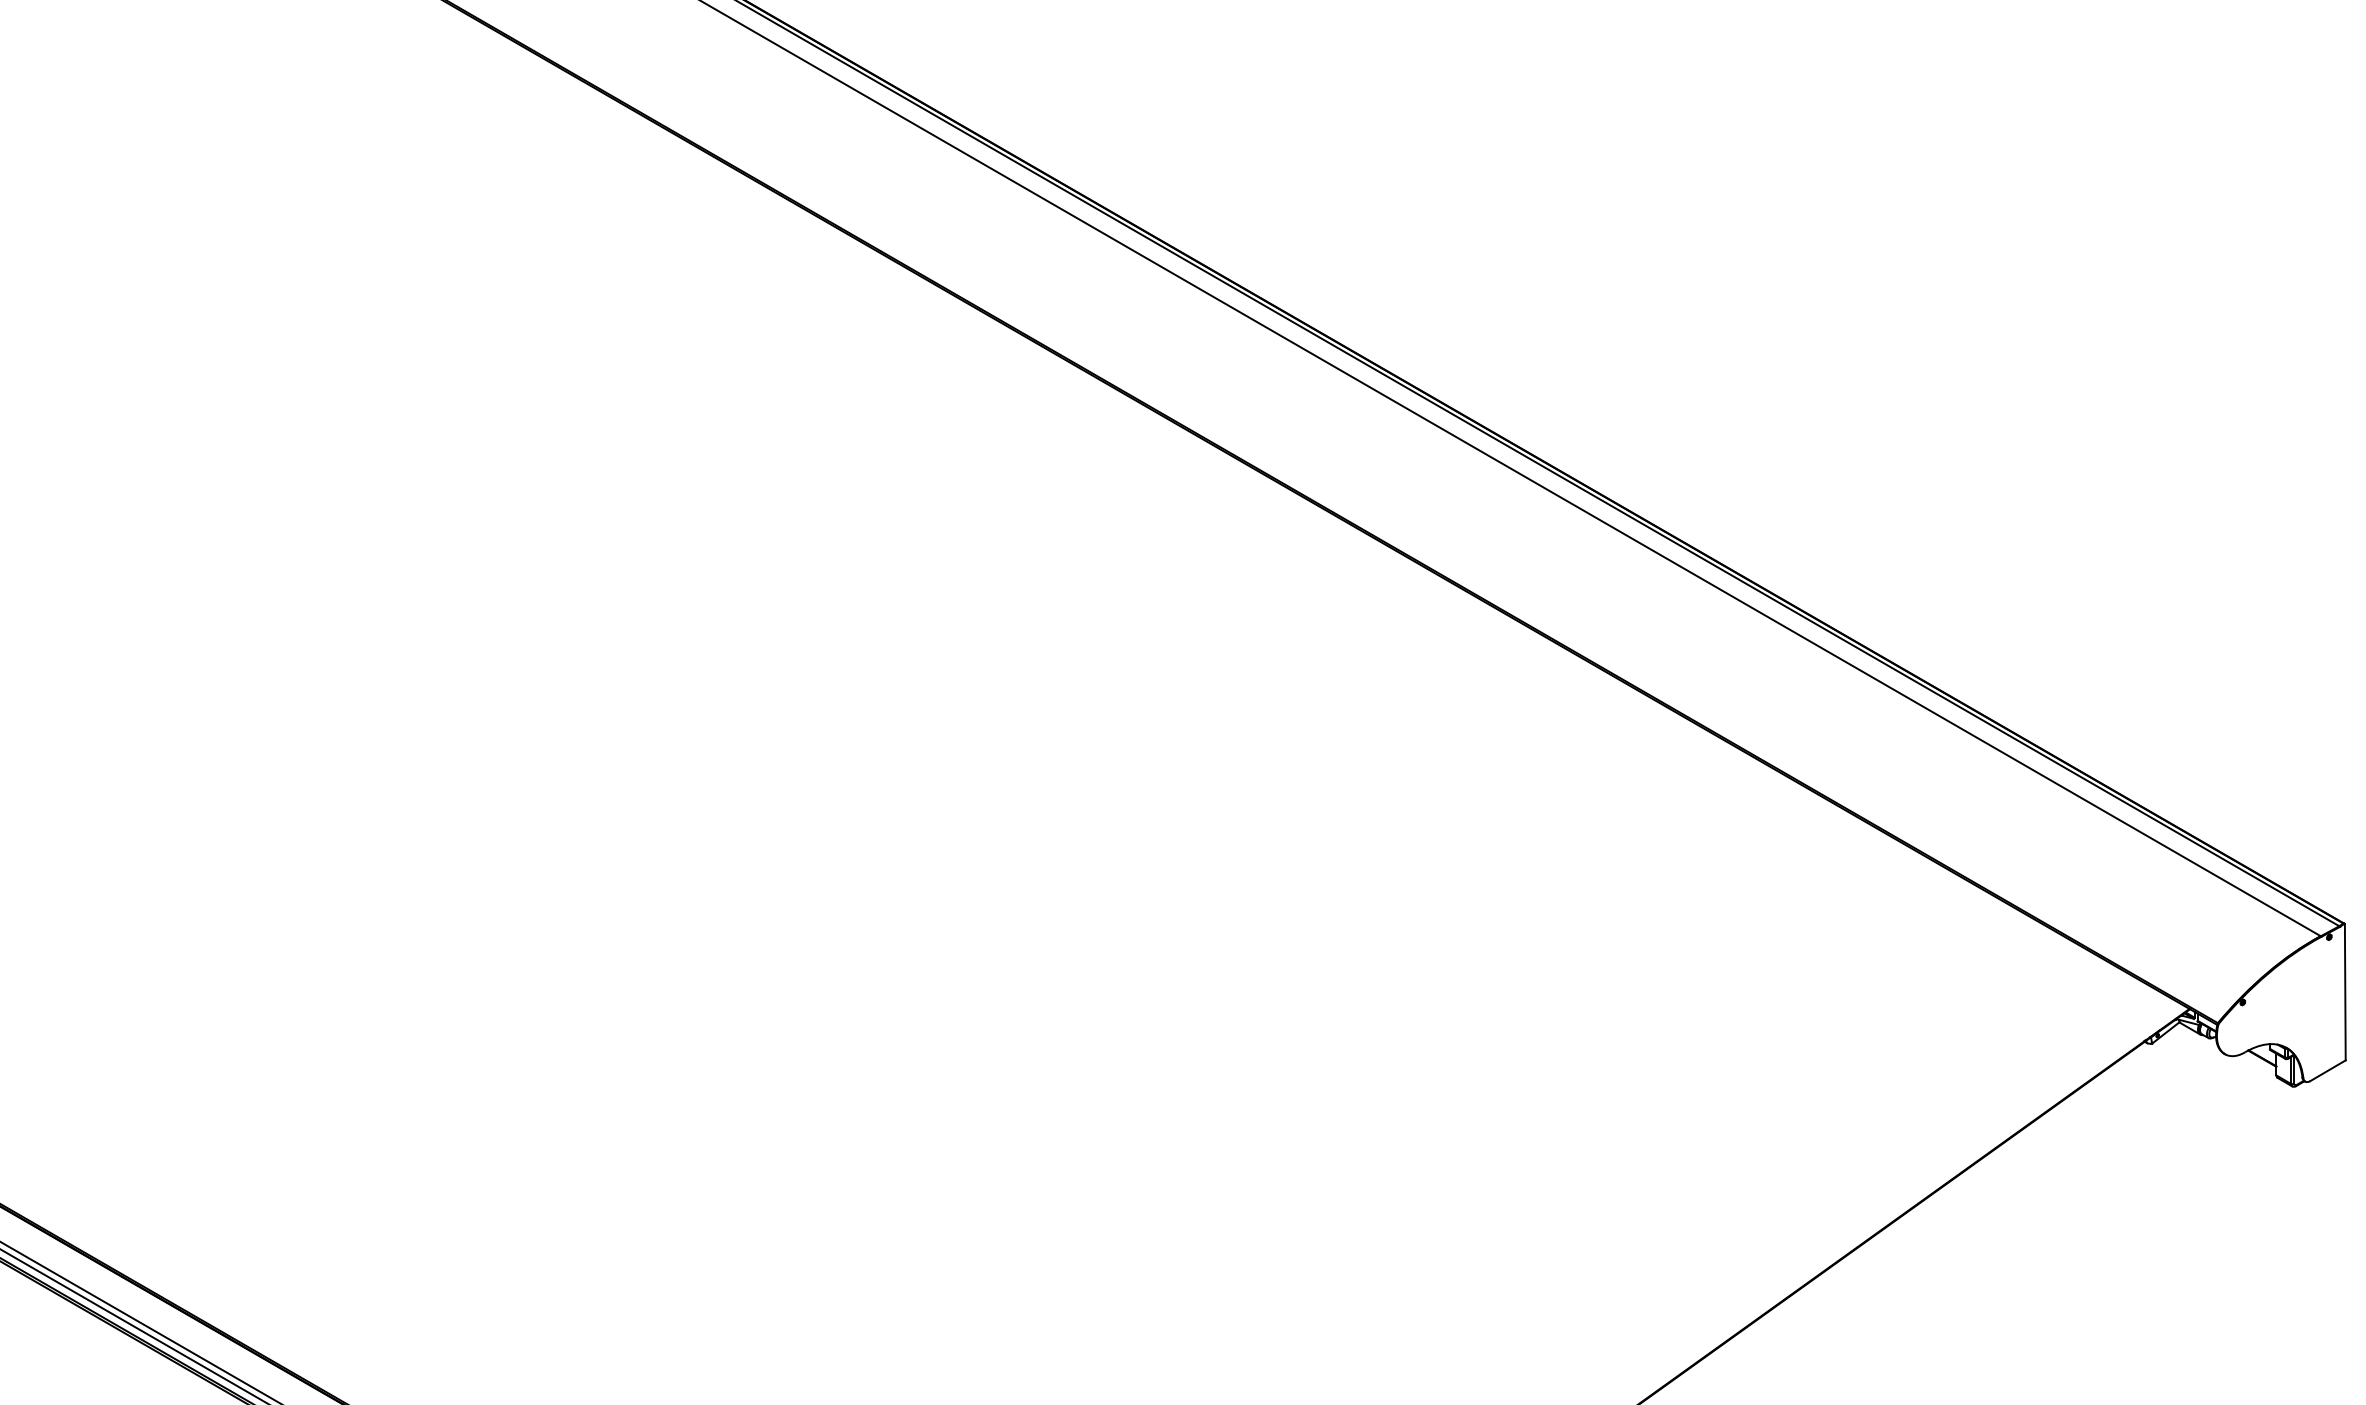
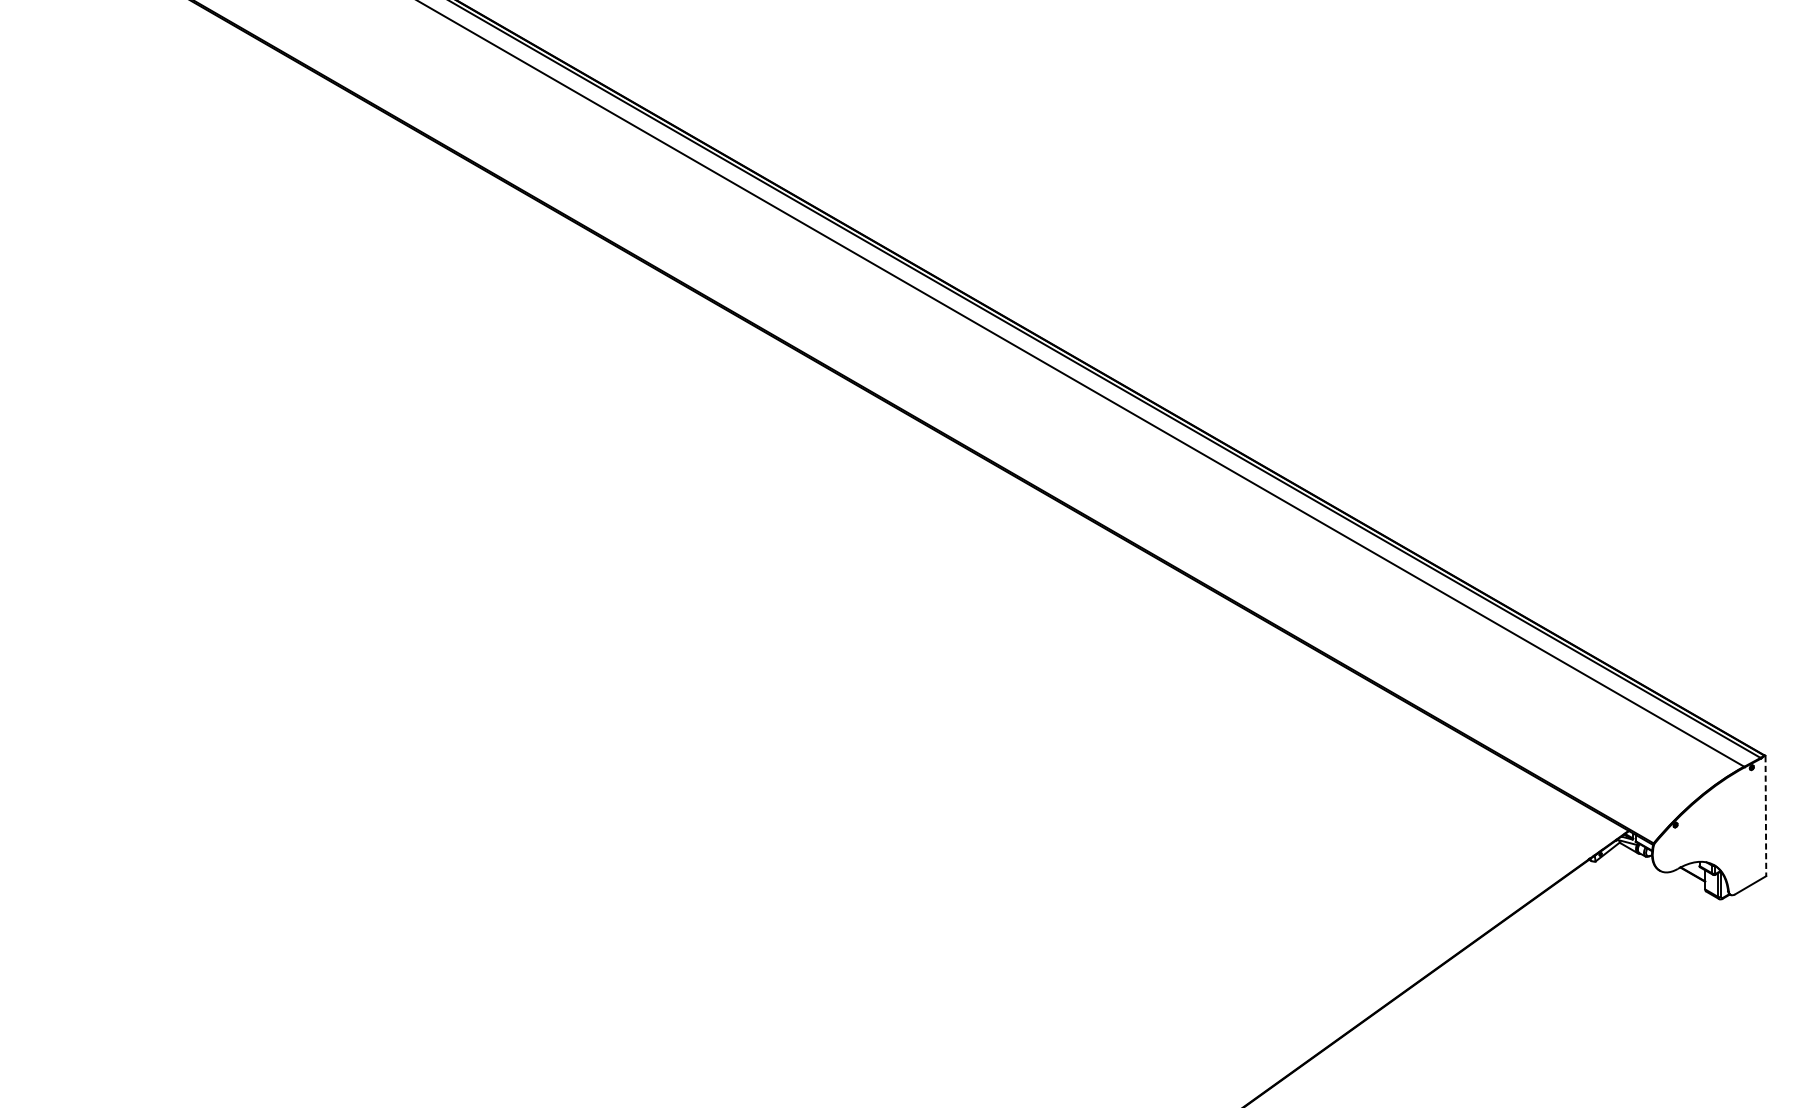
line: (2345, 992) -> (1766, 816), solid -> dashed

